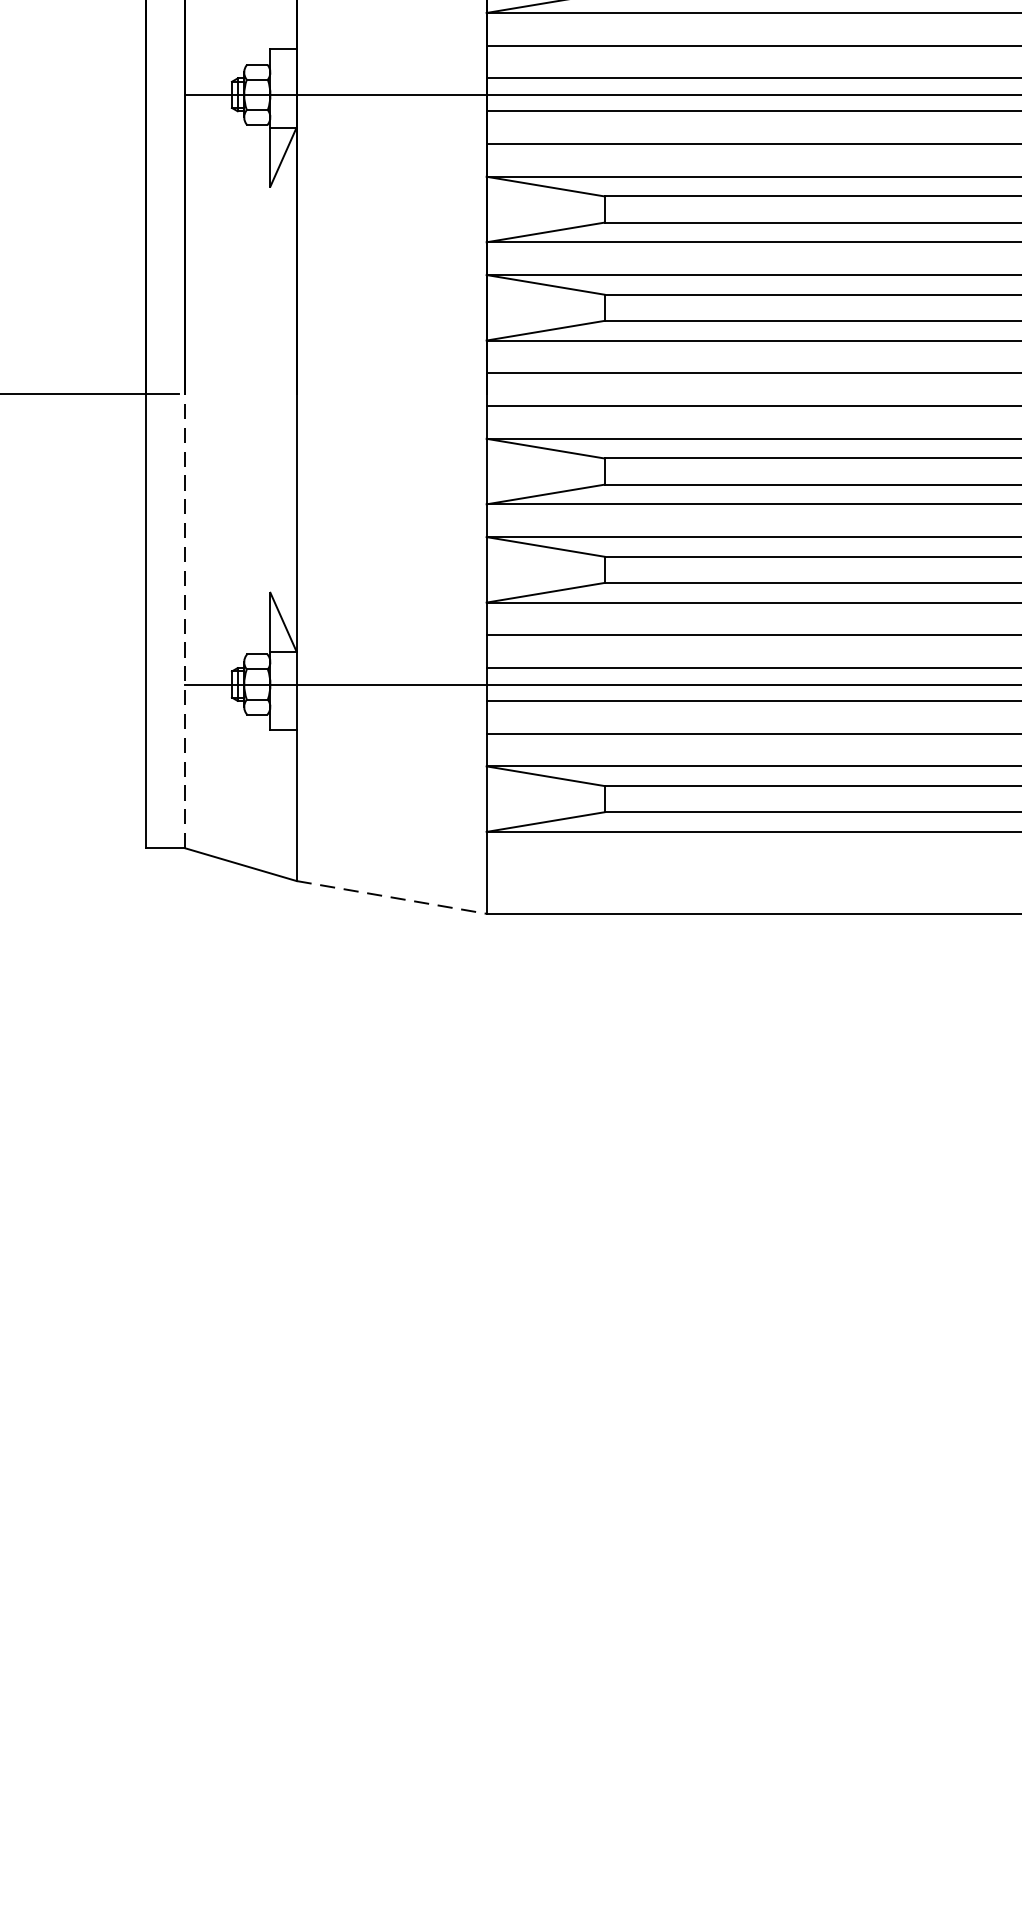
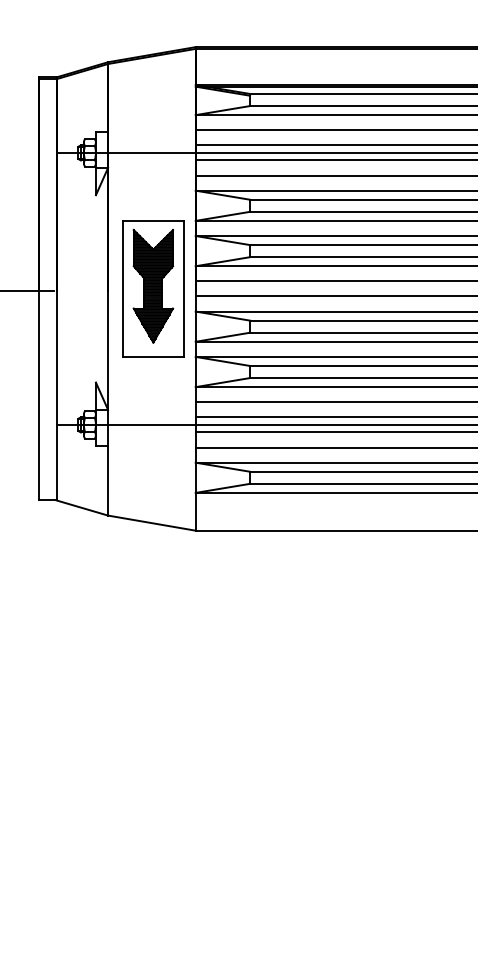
part: (395, 388) -> (153, 288), added
line: (184, 618) -> (56, 394), dashed -> solid
line: (392, 898) -> (152, 523), dashed -> solid

